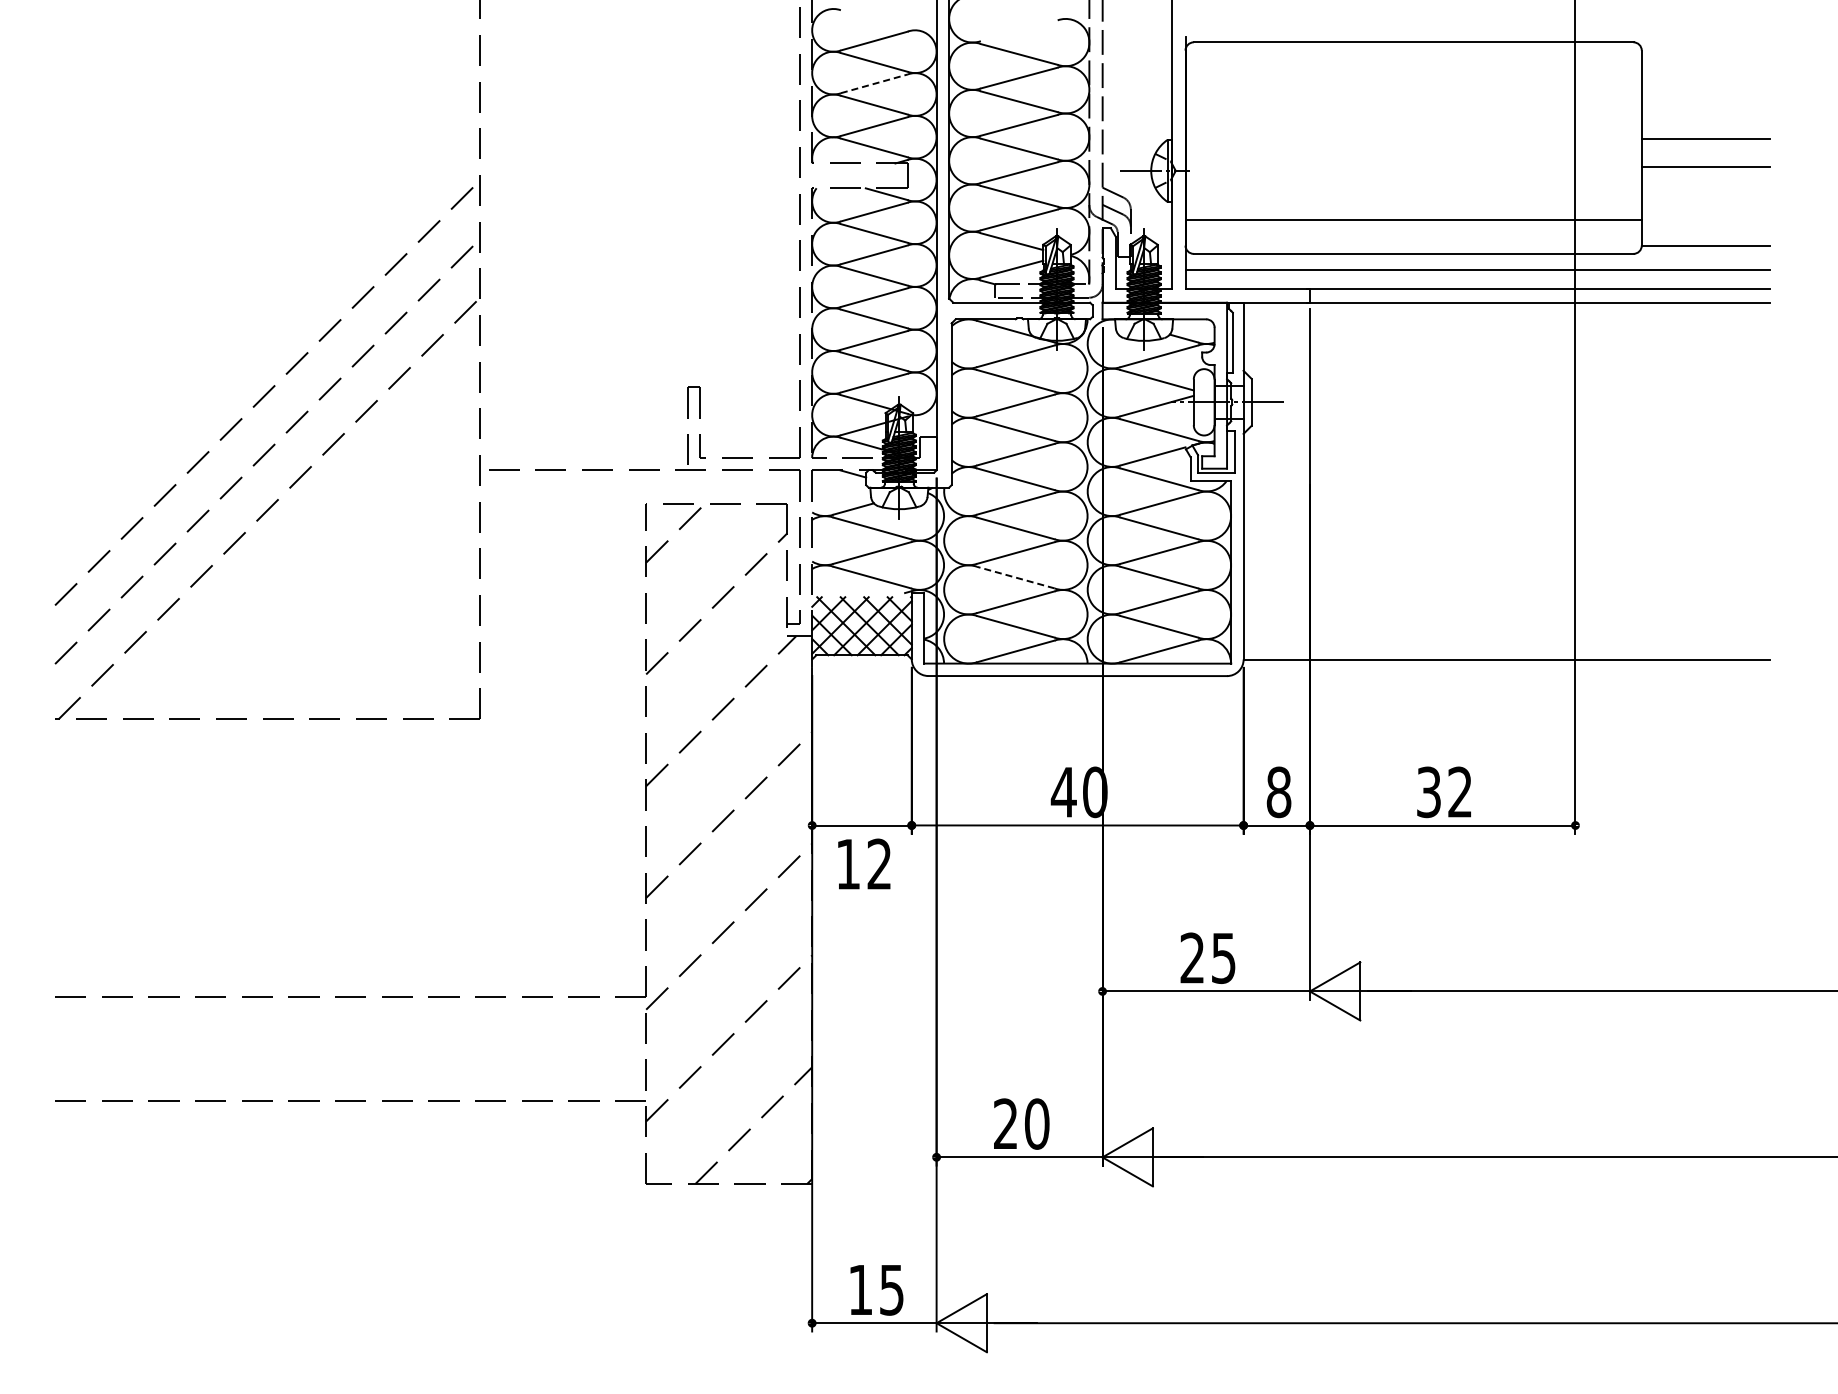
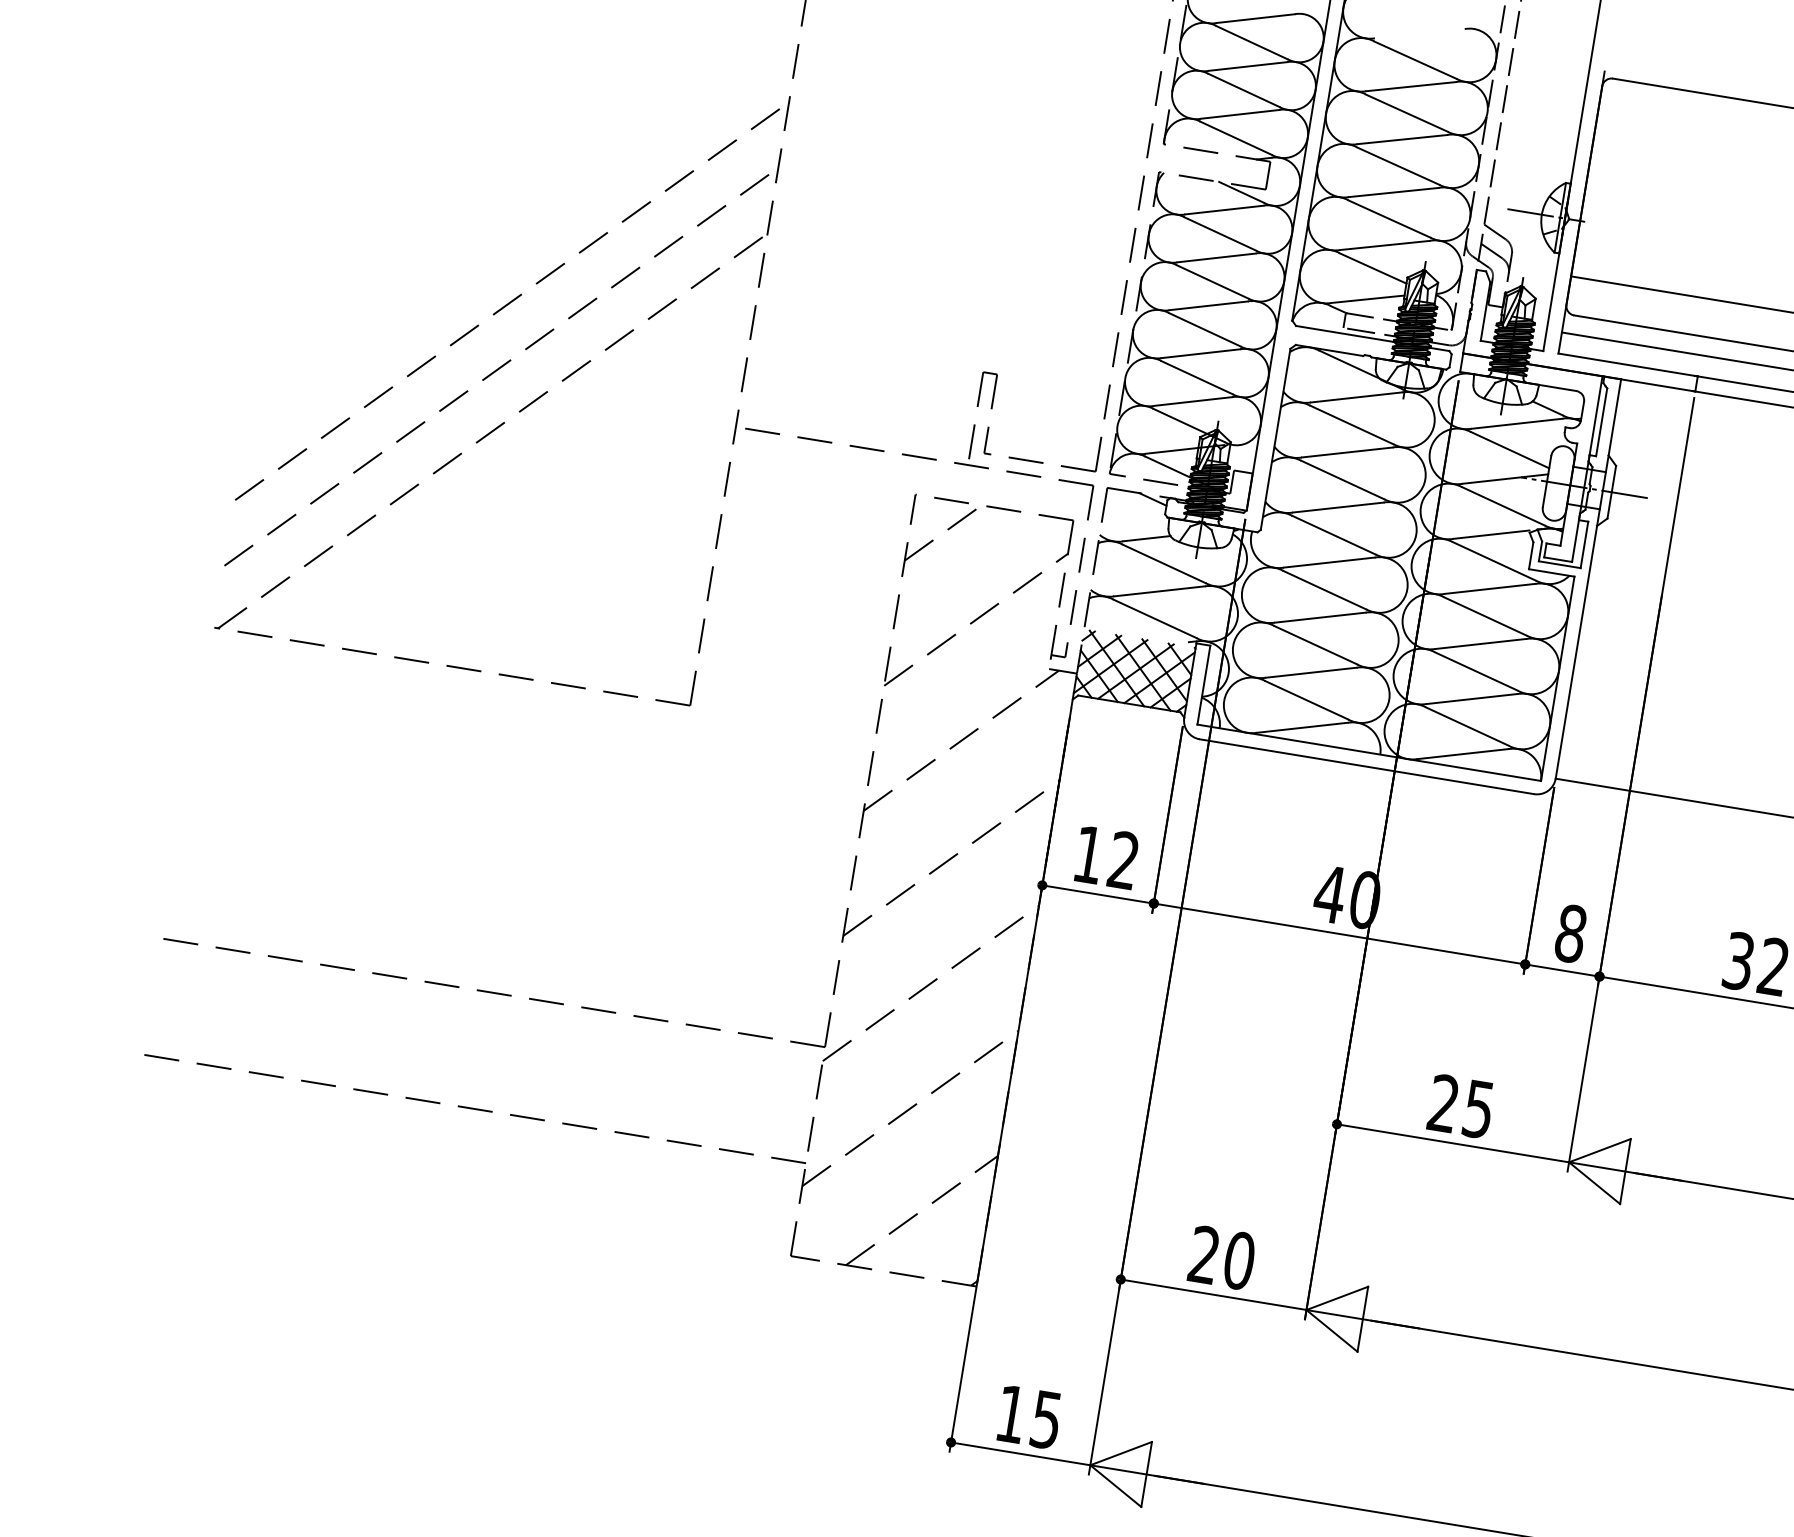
line: (874, 83) -> (1248, 66), dashed -> solid
line: (1015, 577) -> (1315, 644), dashed -> solid
text: (864, 863) -> (1107, 856), moved

